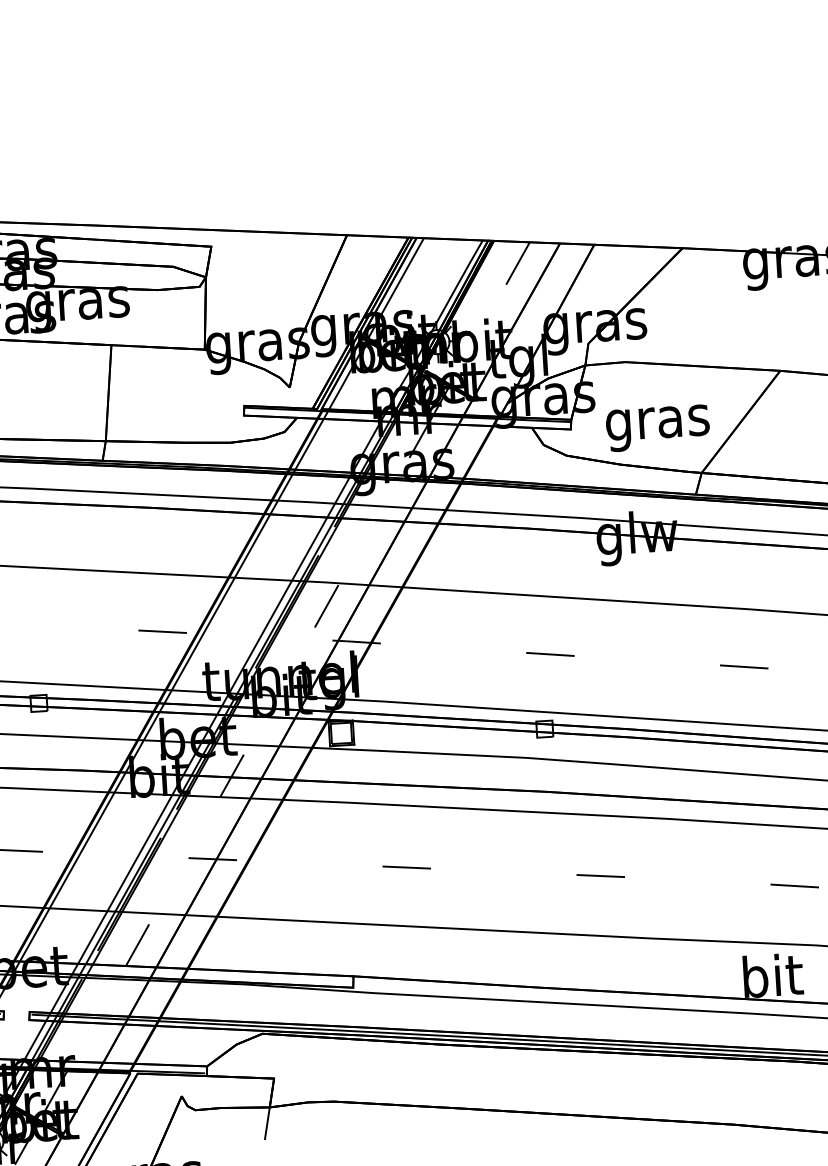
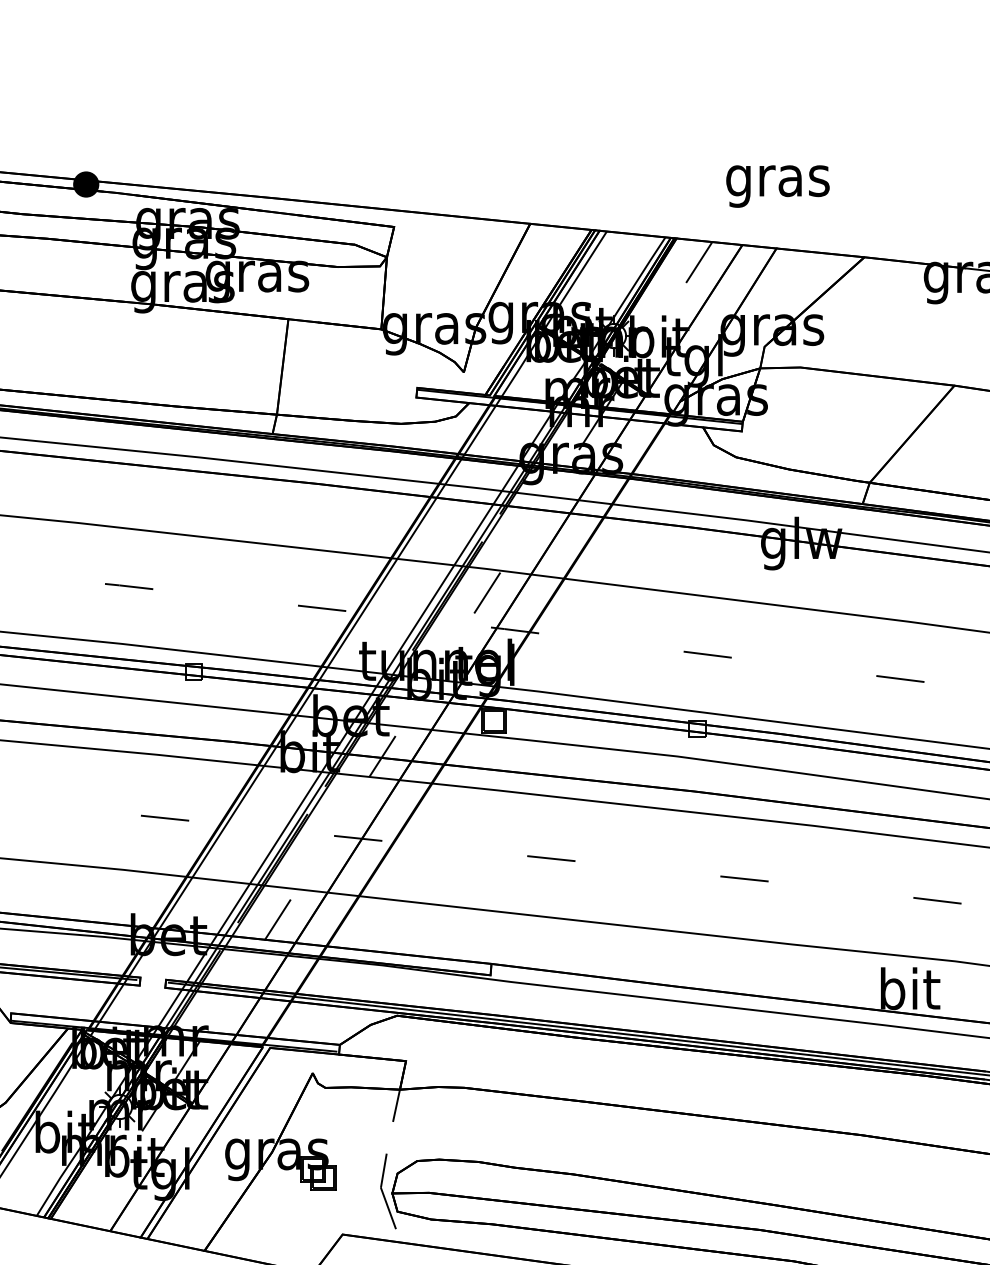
text: (657, 428) -> (777, 186), moved

